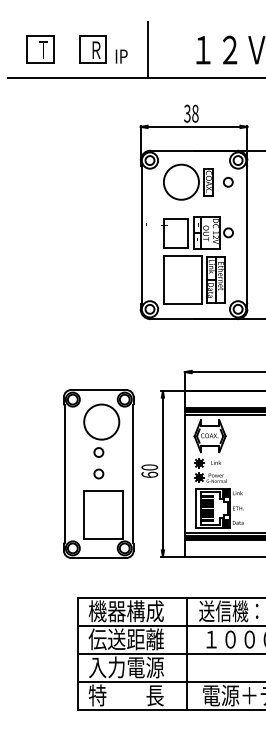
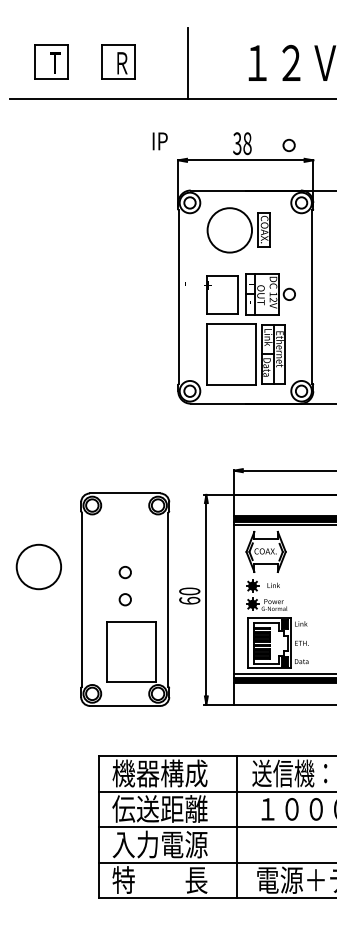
text: (121, 56) -> (159, 141), moved
circle: (227, 181) -> (288, 144), moved
circle: (101, 421) -> (38, 566), moved

